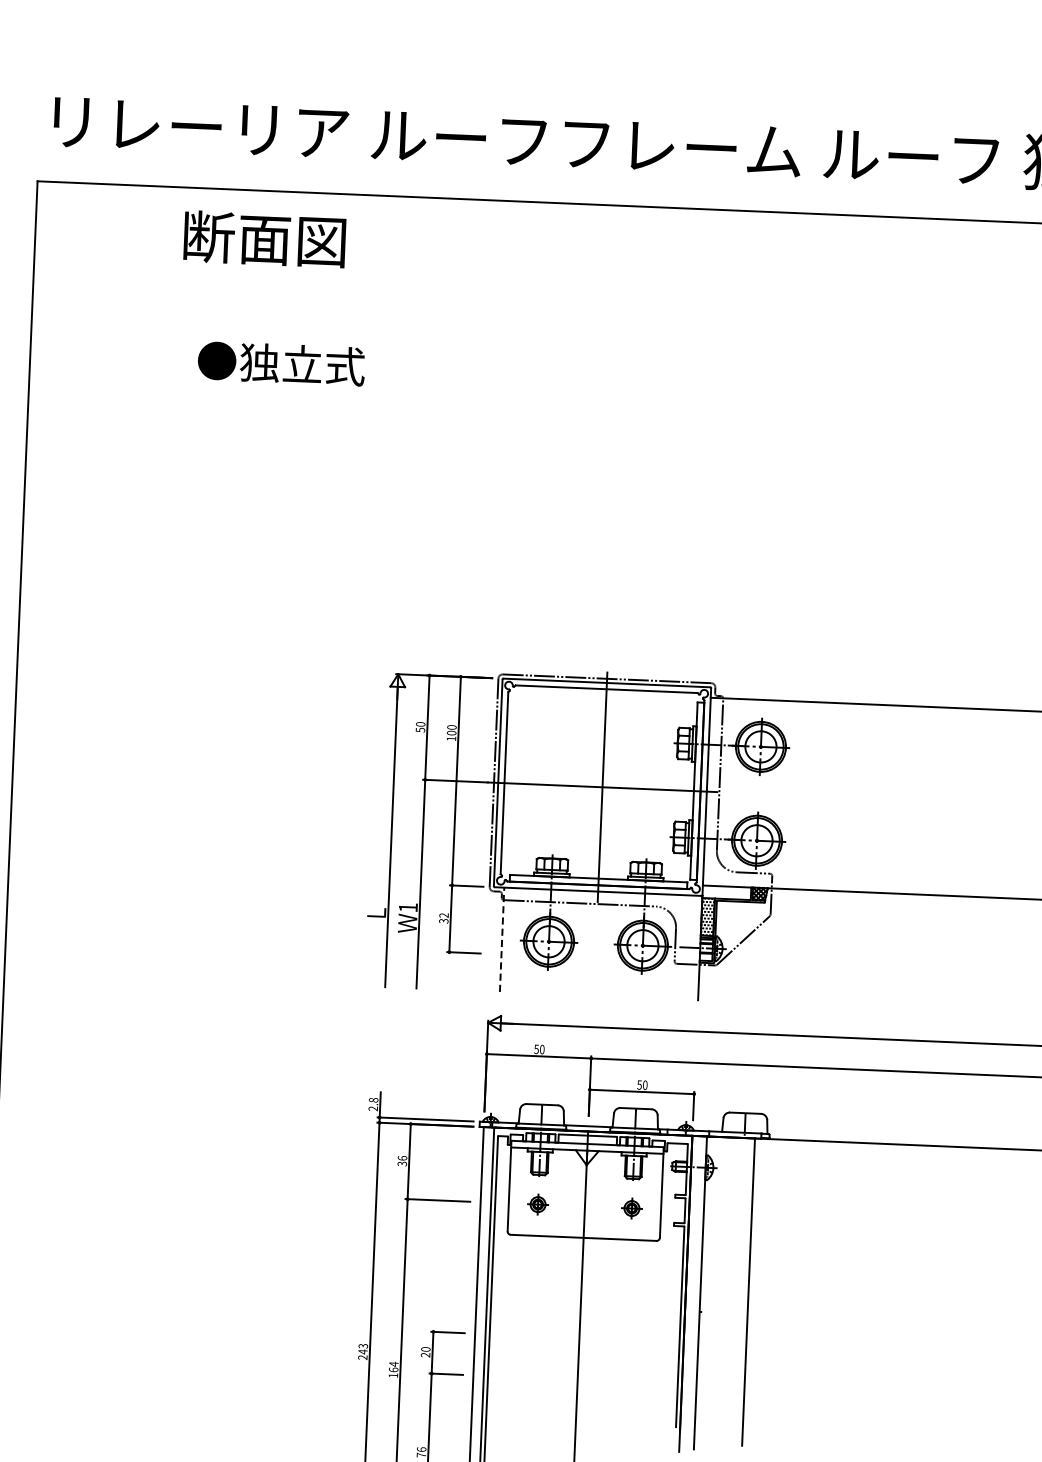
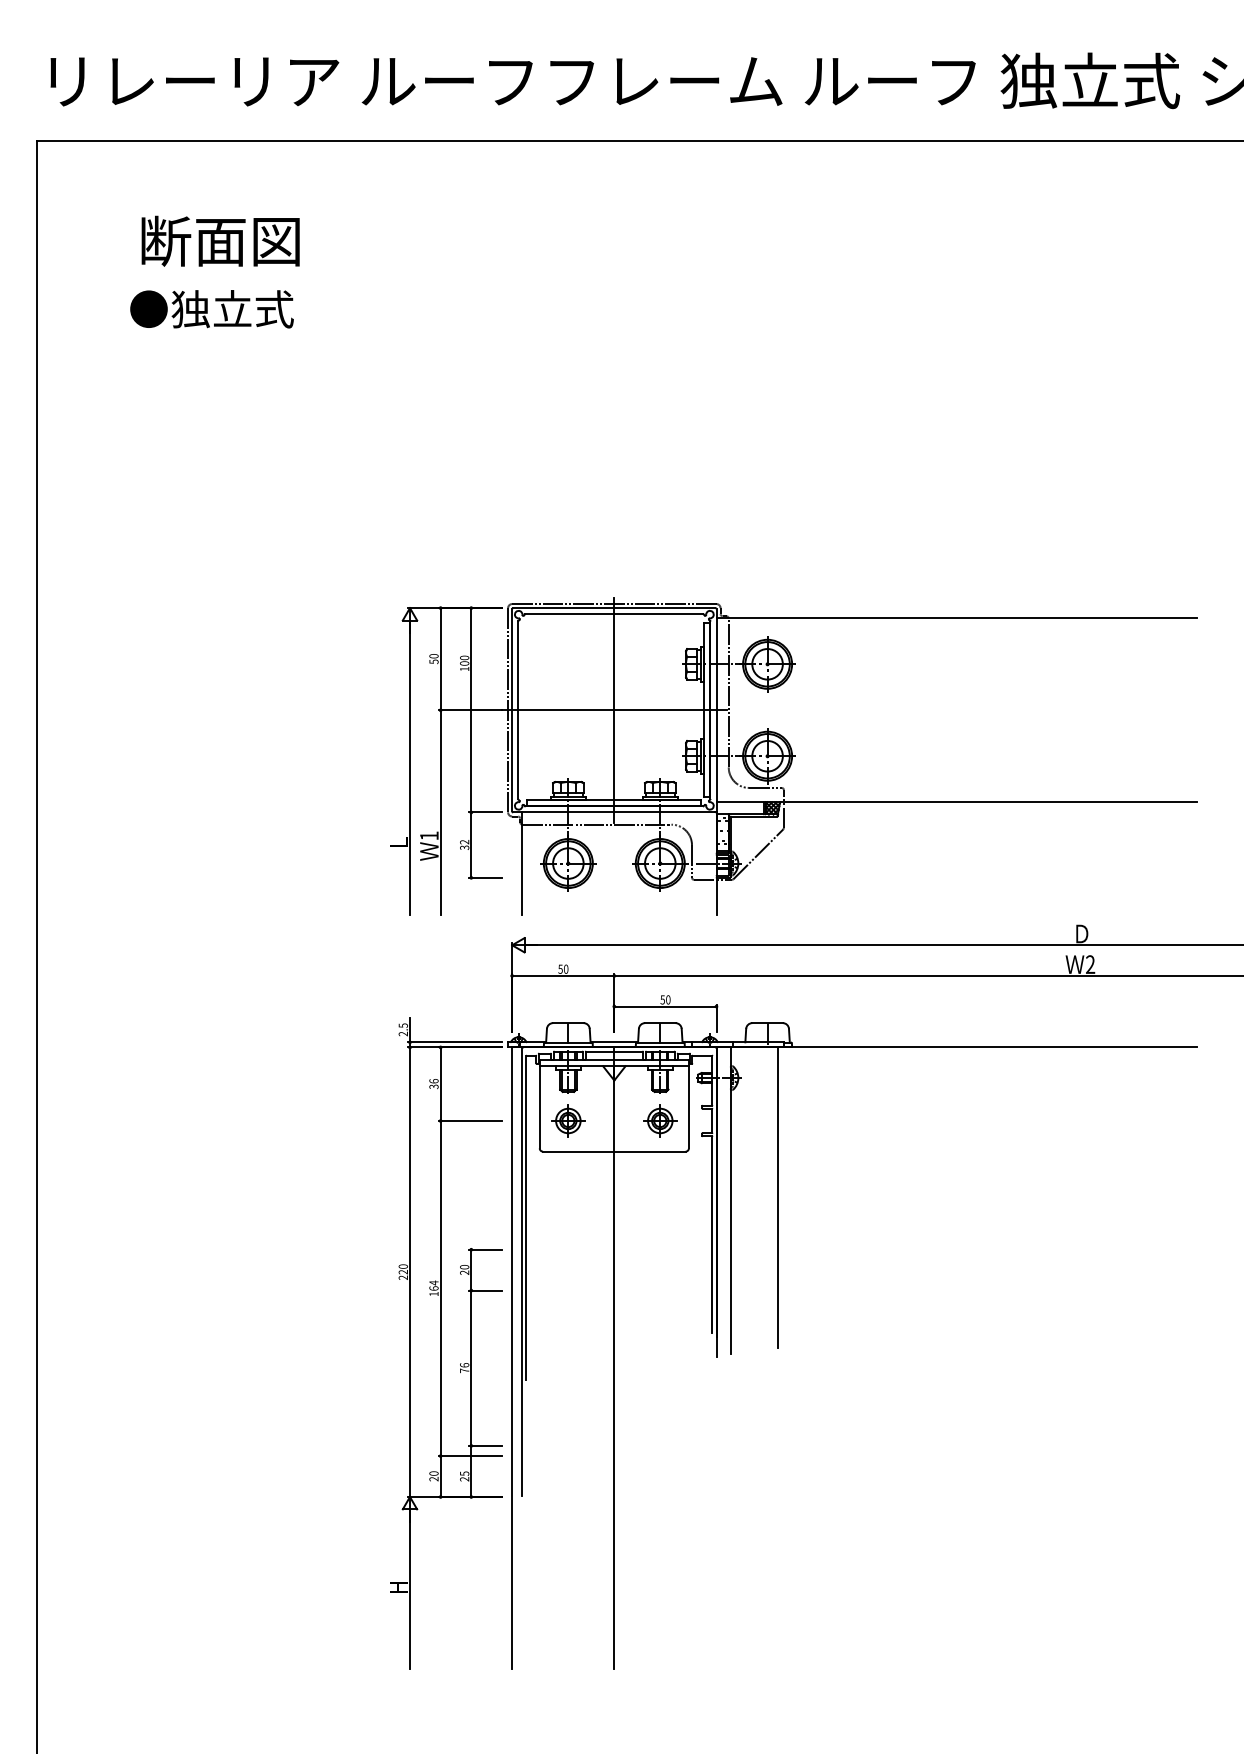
text: (264, 238) -> (220, 240), moved
text: (280, 363) -> (211, 309), moved
line: (502, 939) -> (522, 863), dashed -> solid
text: (372, 1100) -> (402, 1025), 2.8 -> 2.5
part: (538, 1204) -> (568, 1120), size x1.67
part: (632, 1208) -> (660, 1120), size x1.67
text: (362, 1349) -> (402, 1269), 243 -> 220

